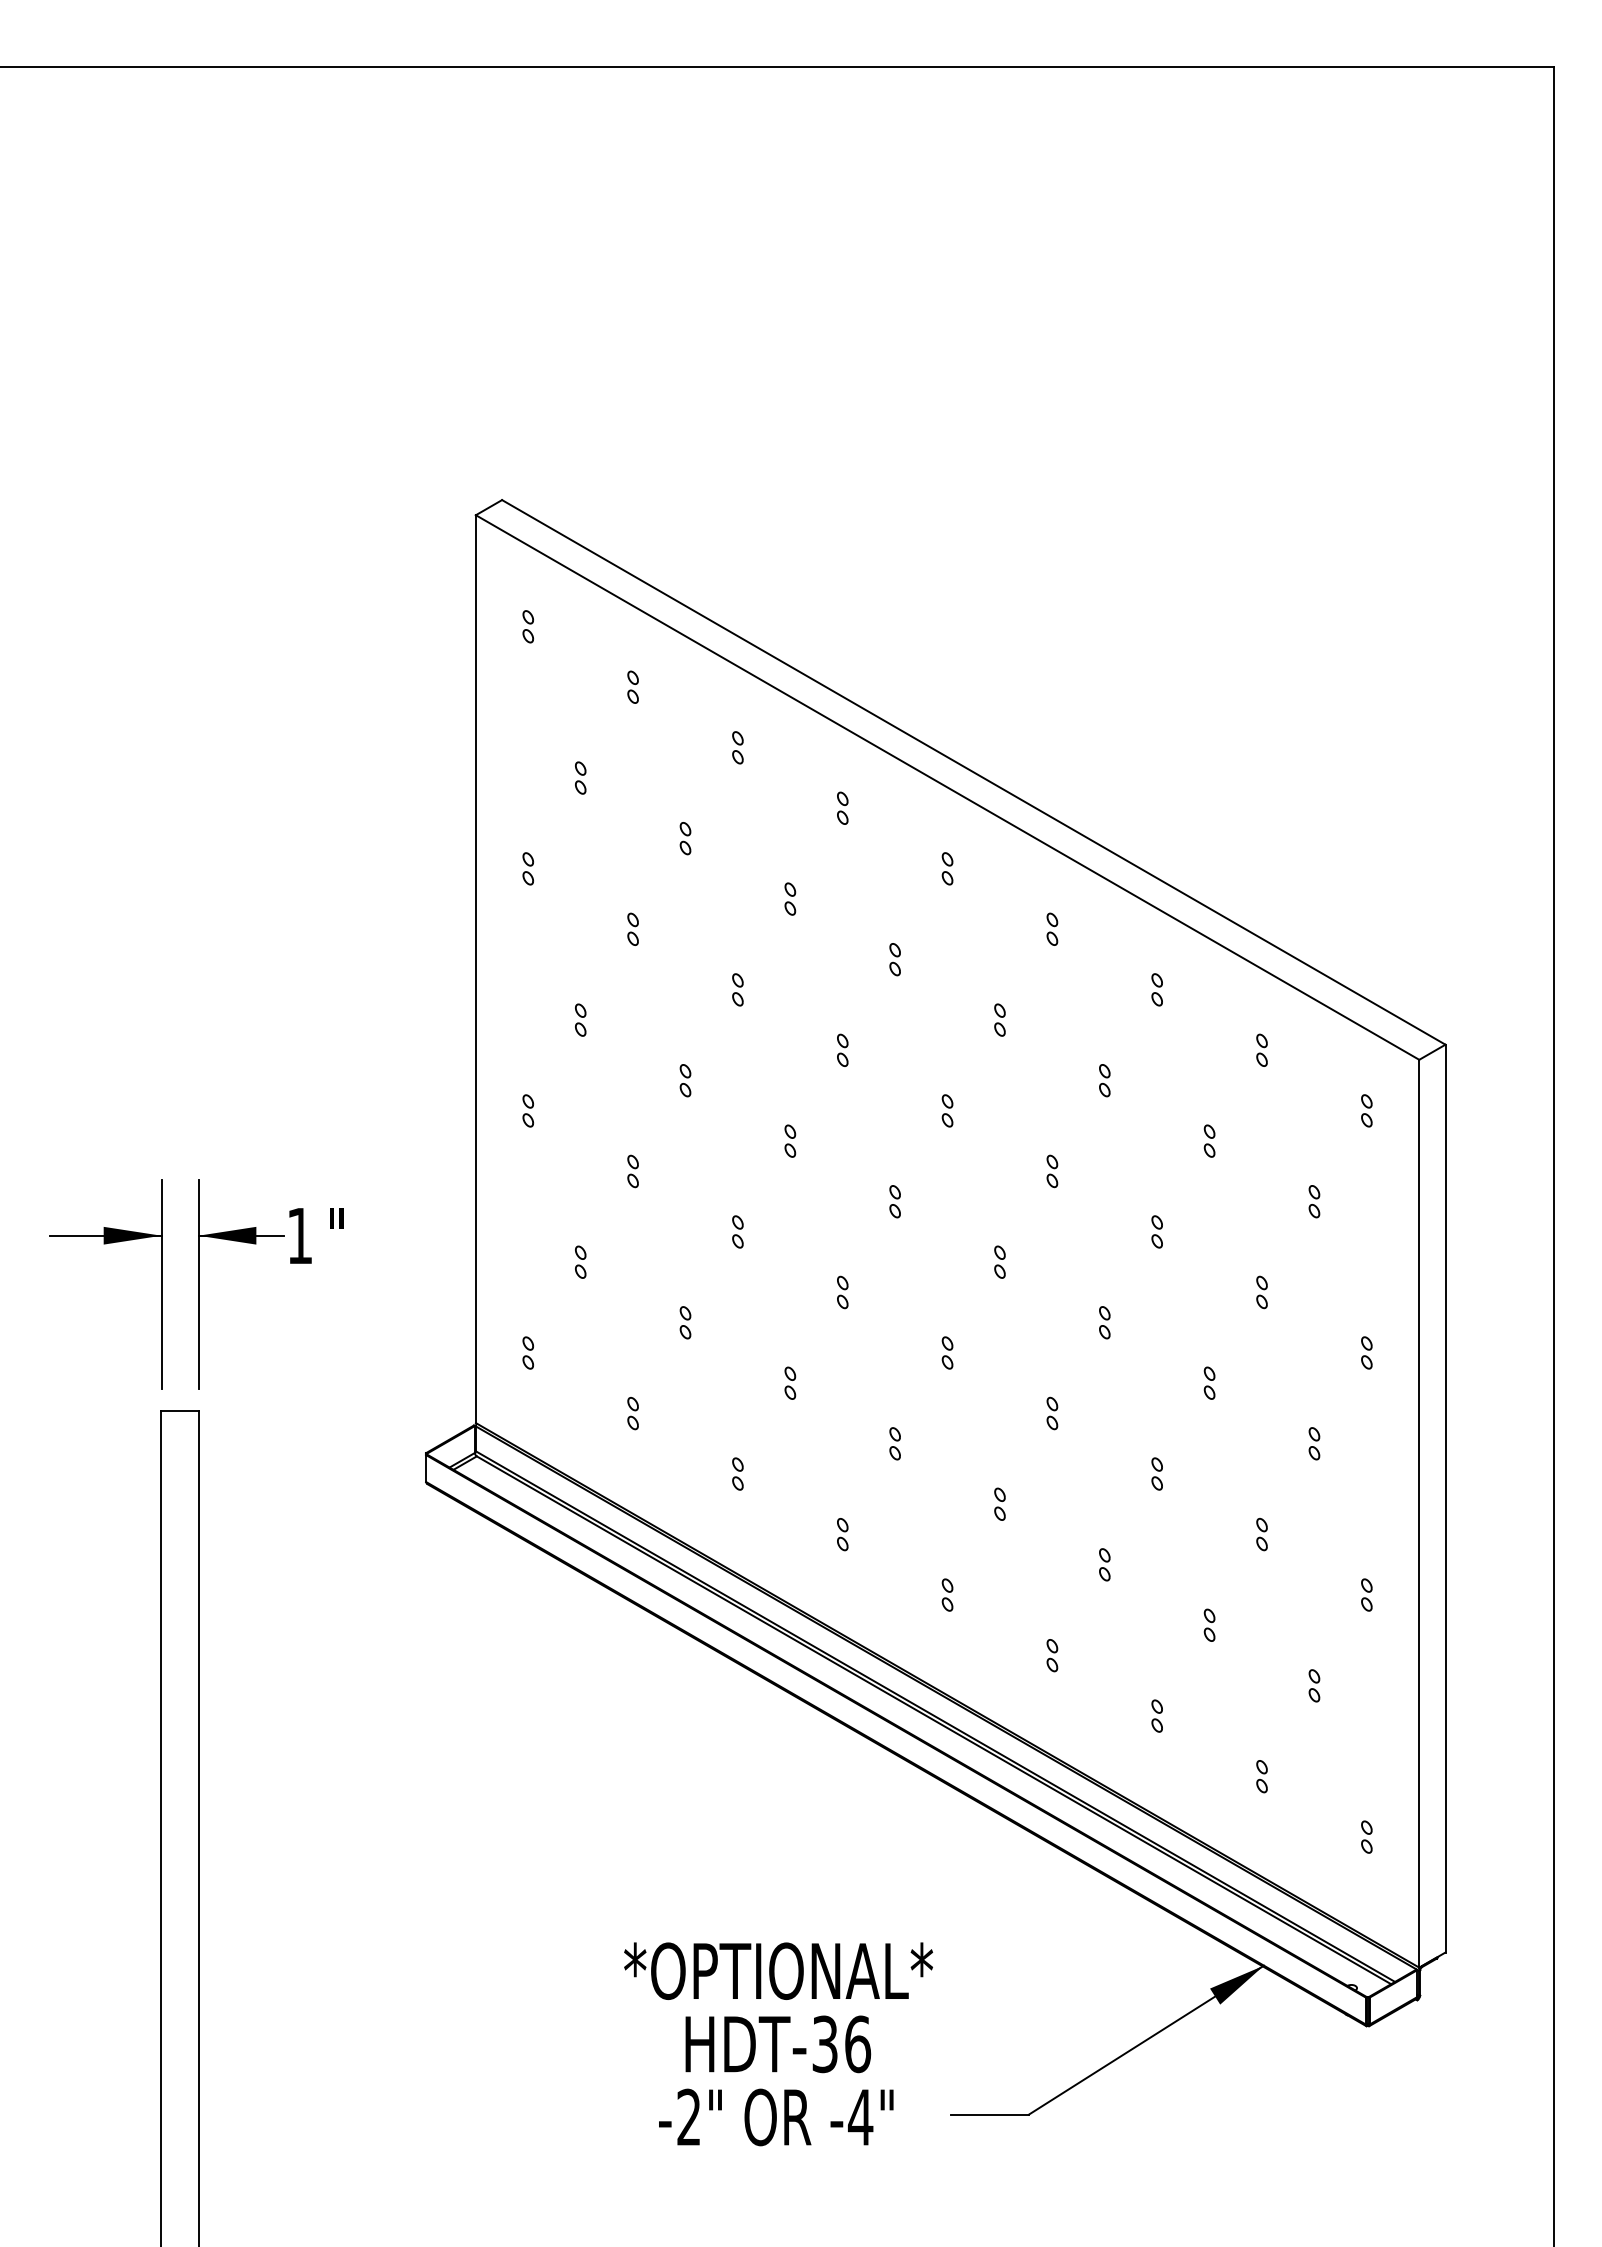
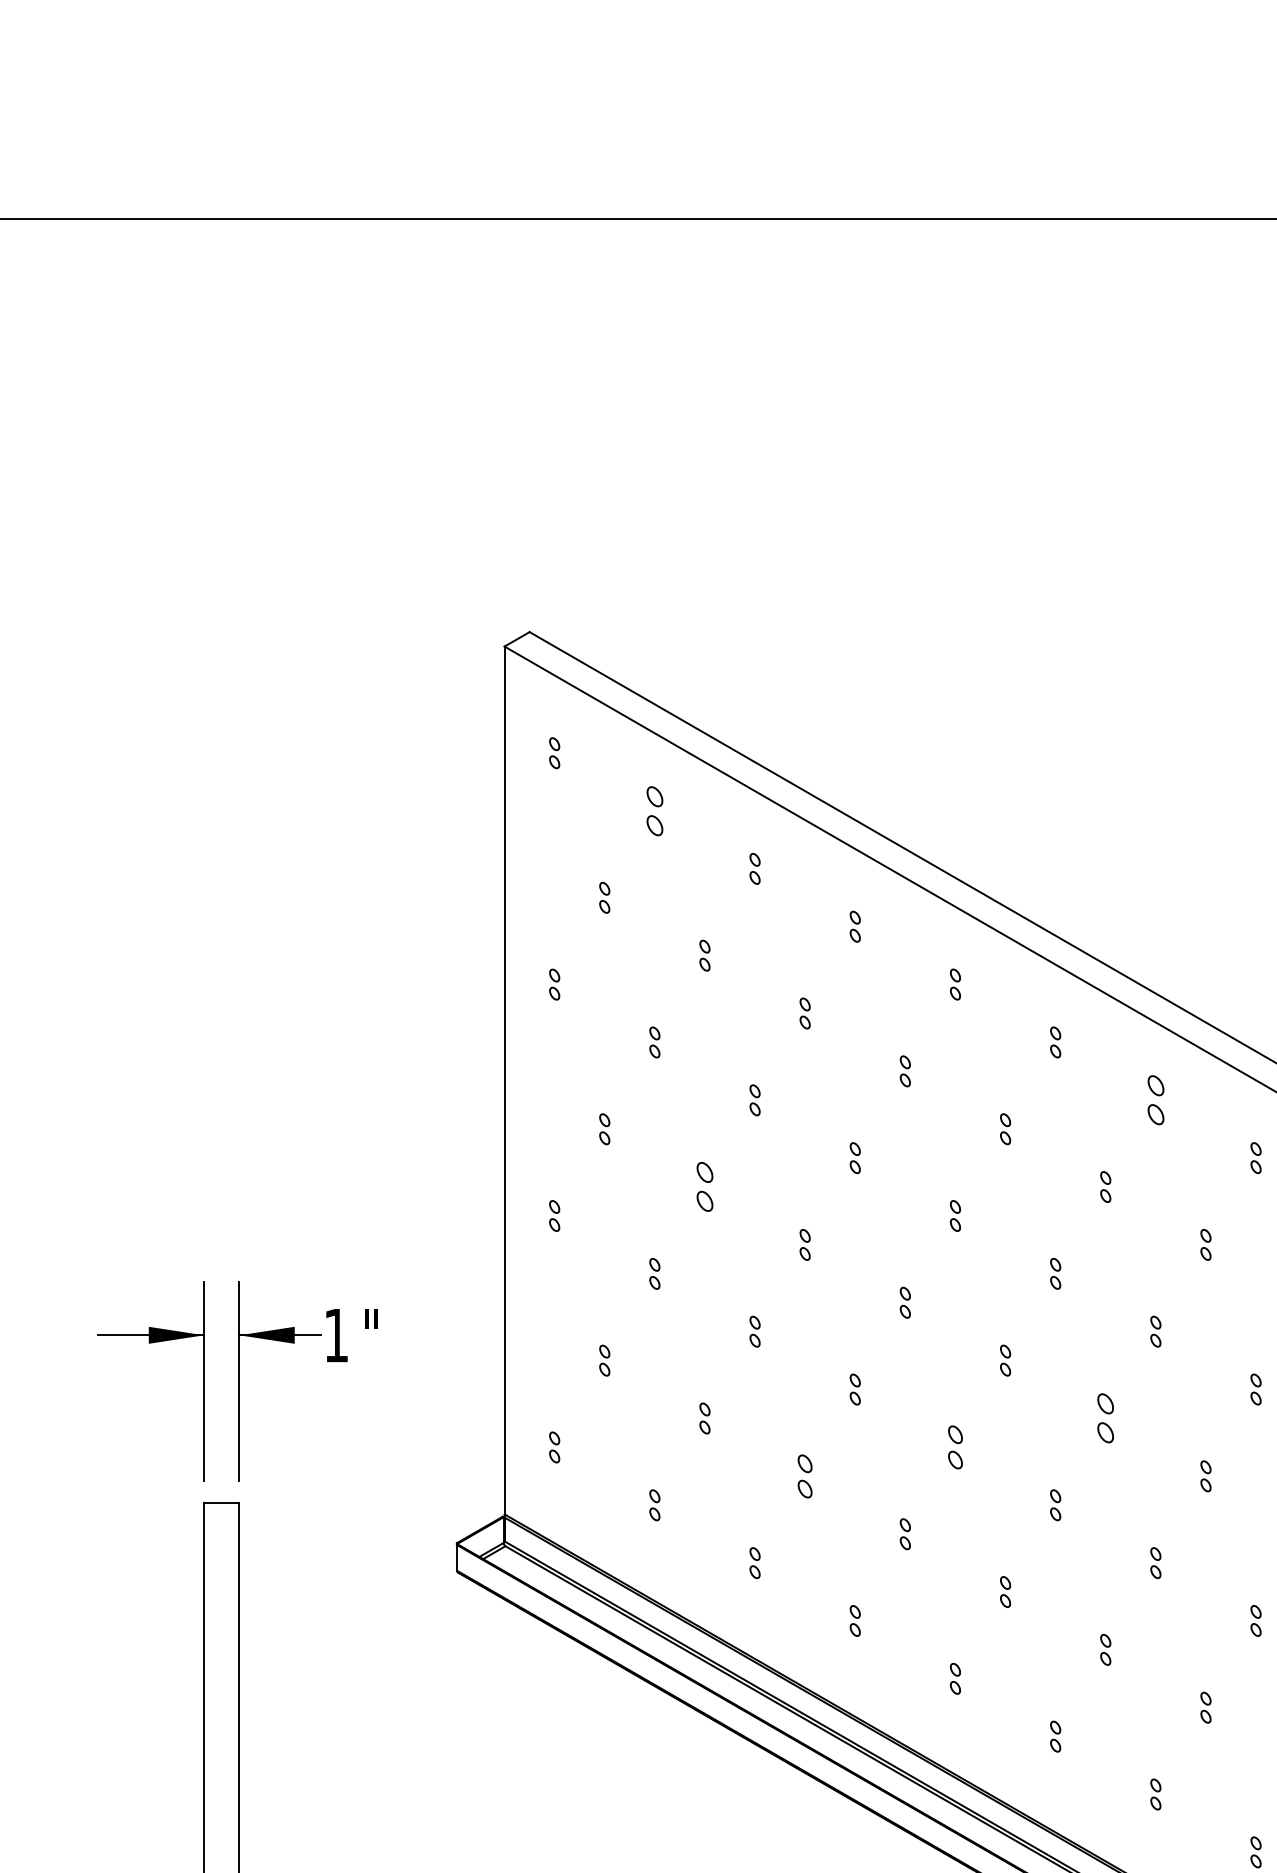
part: (632, 686) -> (654, 810), size x1.6
part: (1156, 989) -> (1155, 1099), size x1.6
part: (685, 1080) -> (704, 1186), size x1.6
part: (1104, 1322) -> (1105, 1418), size x1.6
part: (947, 1352) -> (955, 1446), size x1.4
part: (790, 1382) -> (805, 1475), size x1.4

